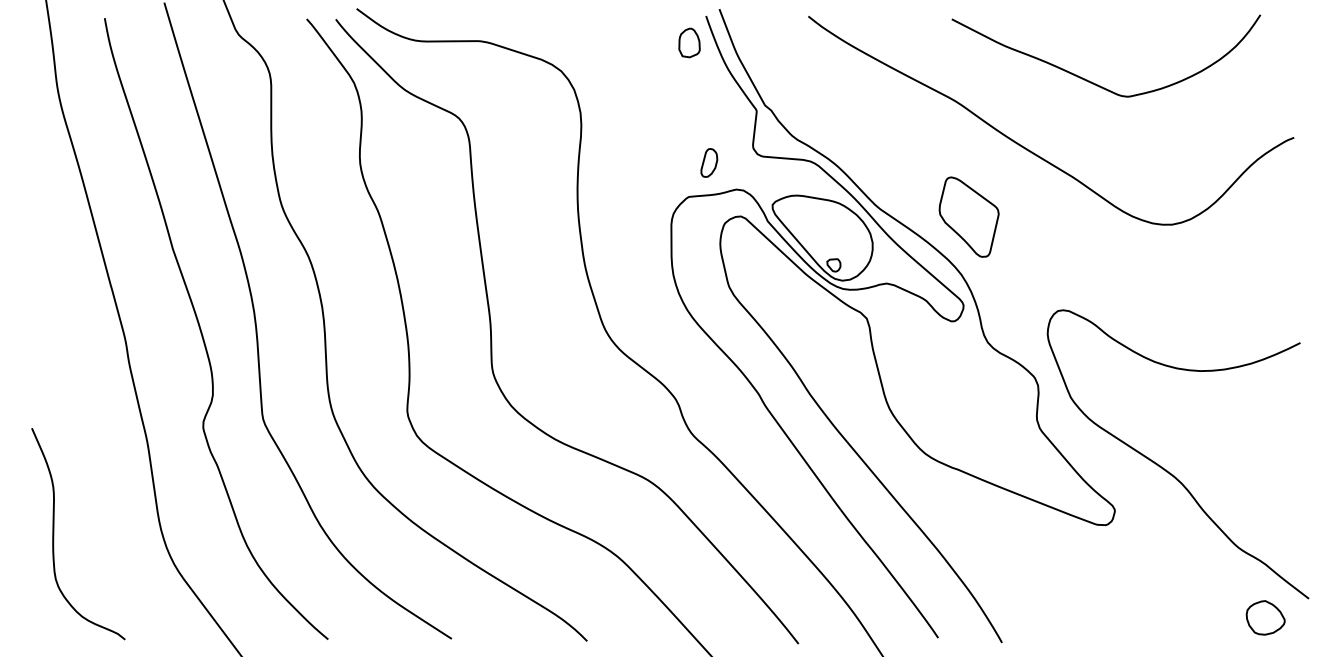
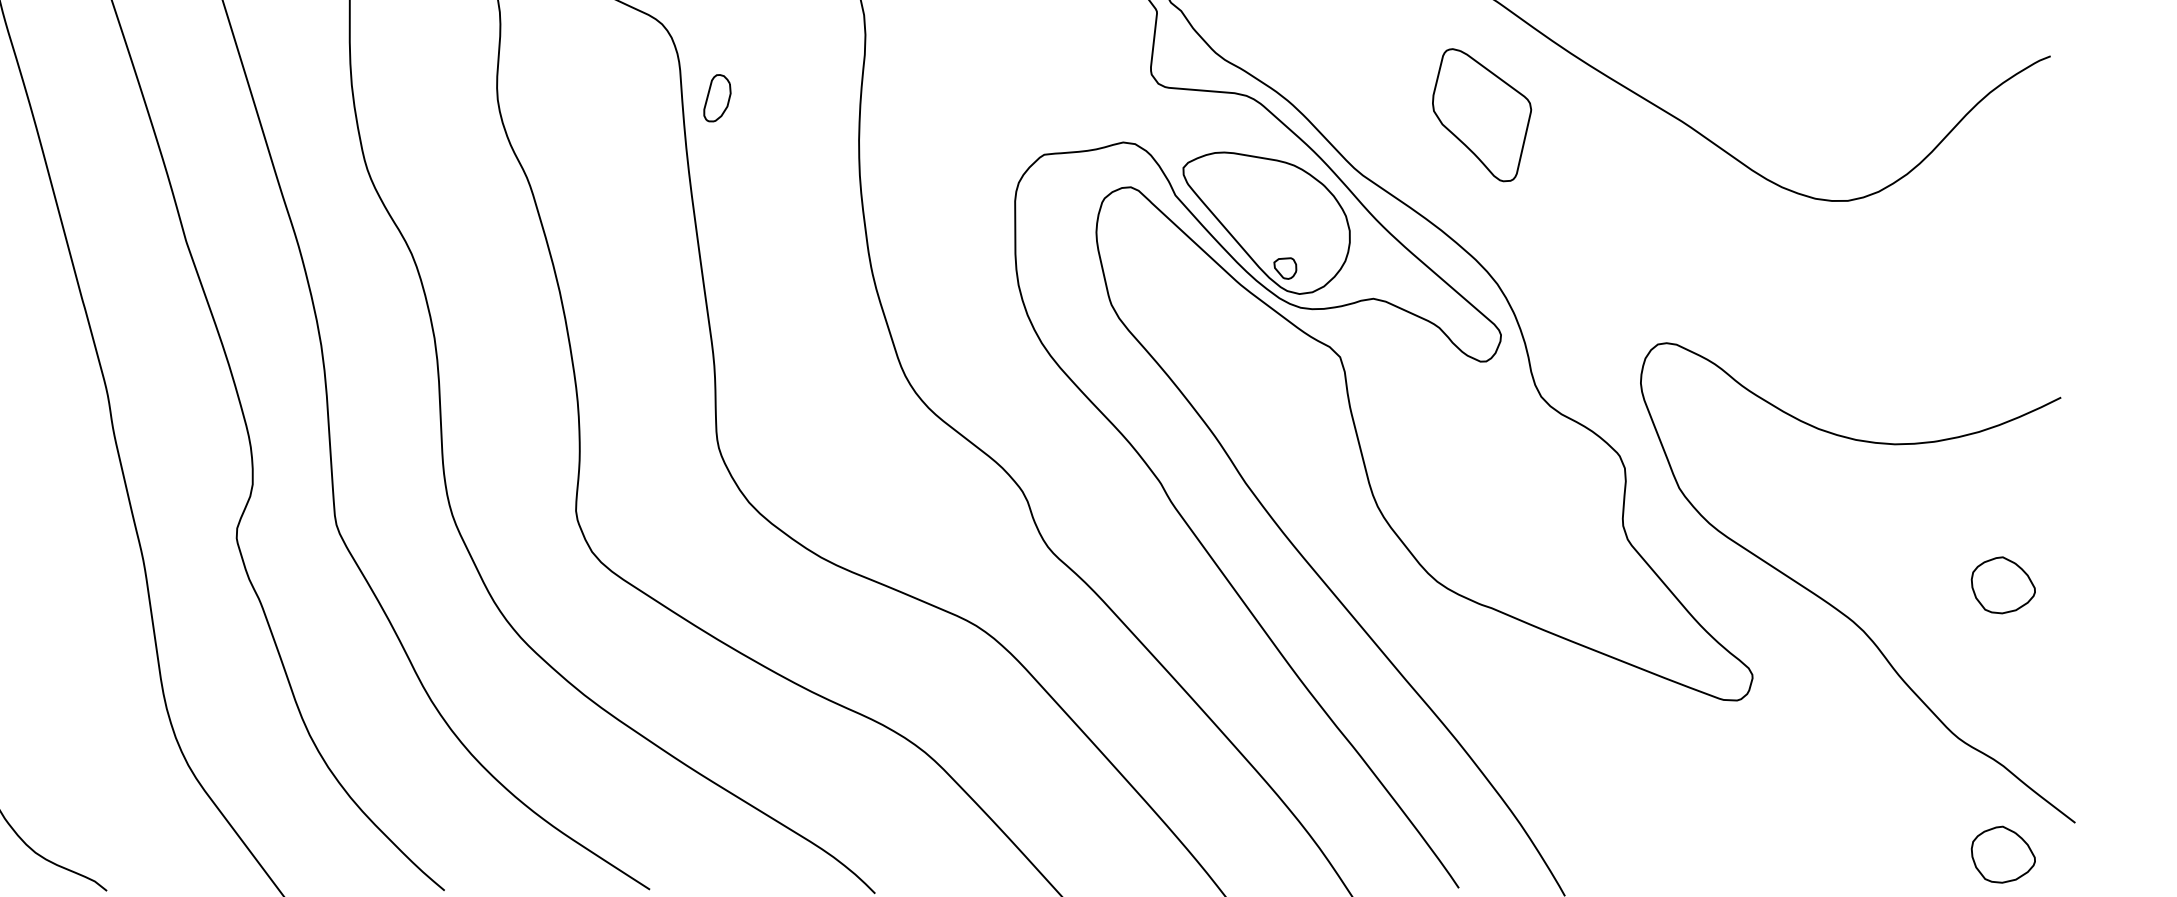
part: (709, 162) -> (717, 97), moved
part: (968, 216) -> (1480, 114), moved
part: (1265, 455) -> (2003, 584), added

